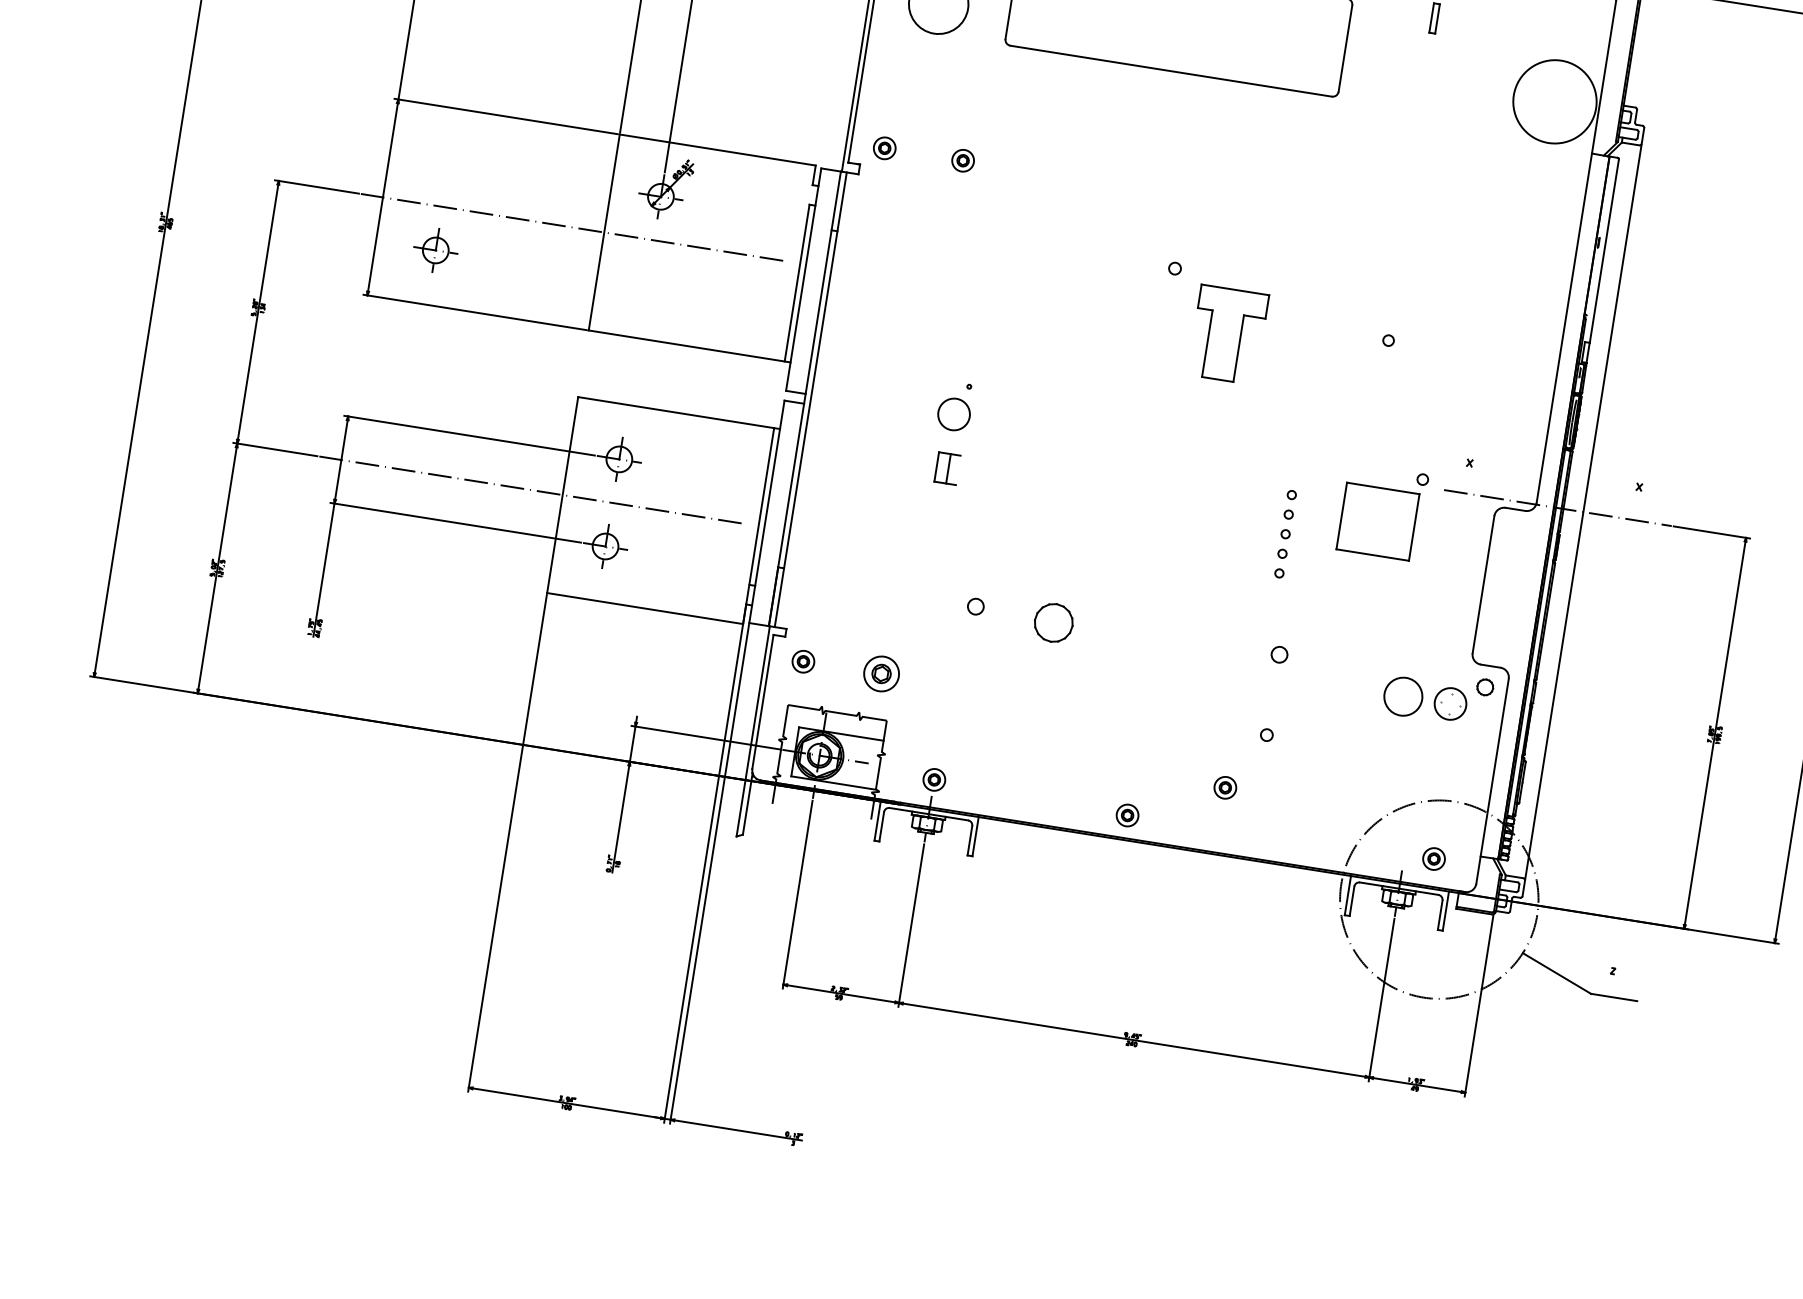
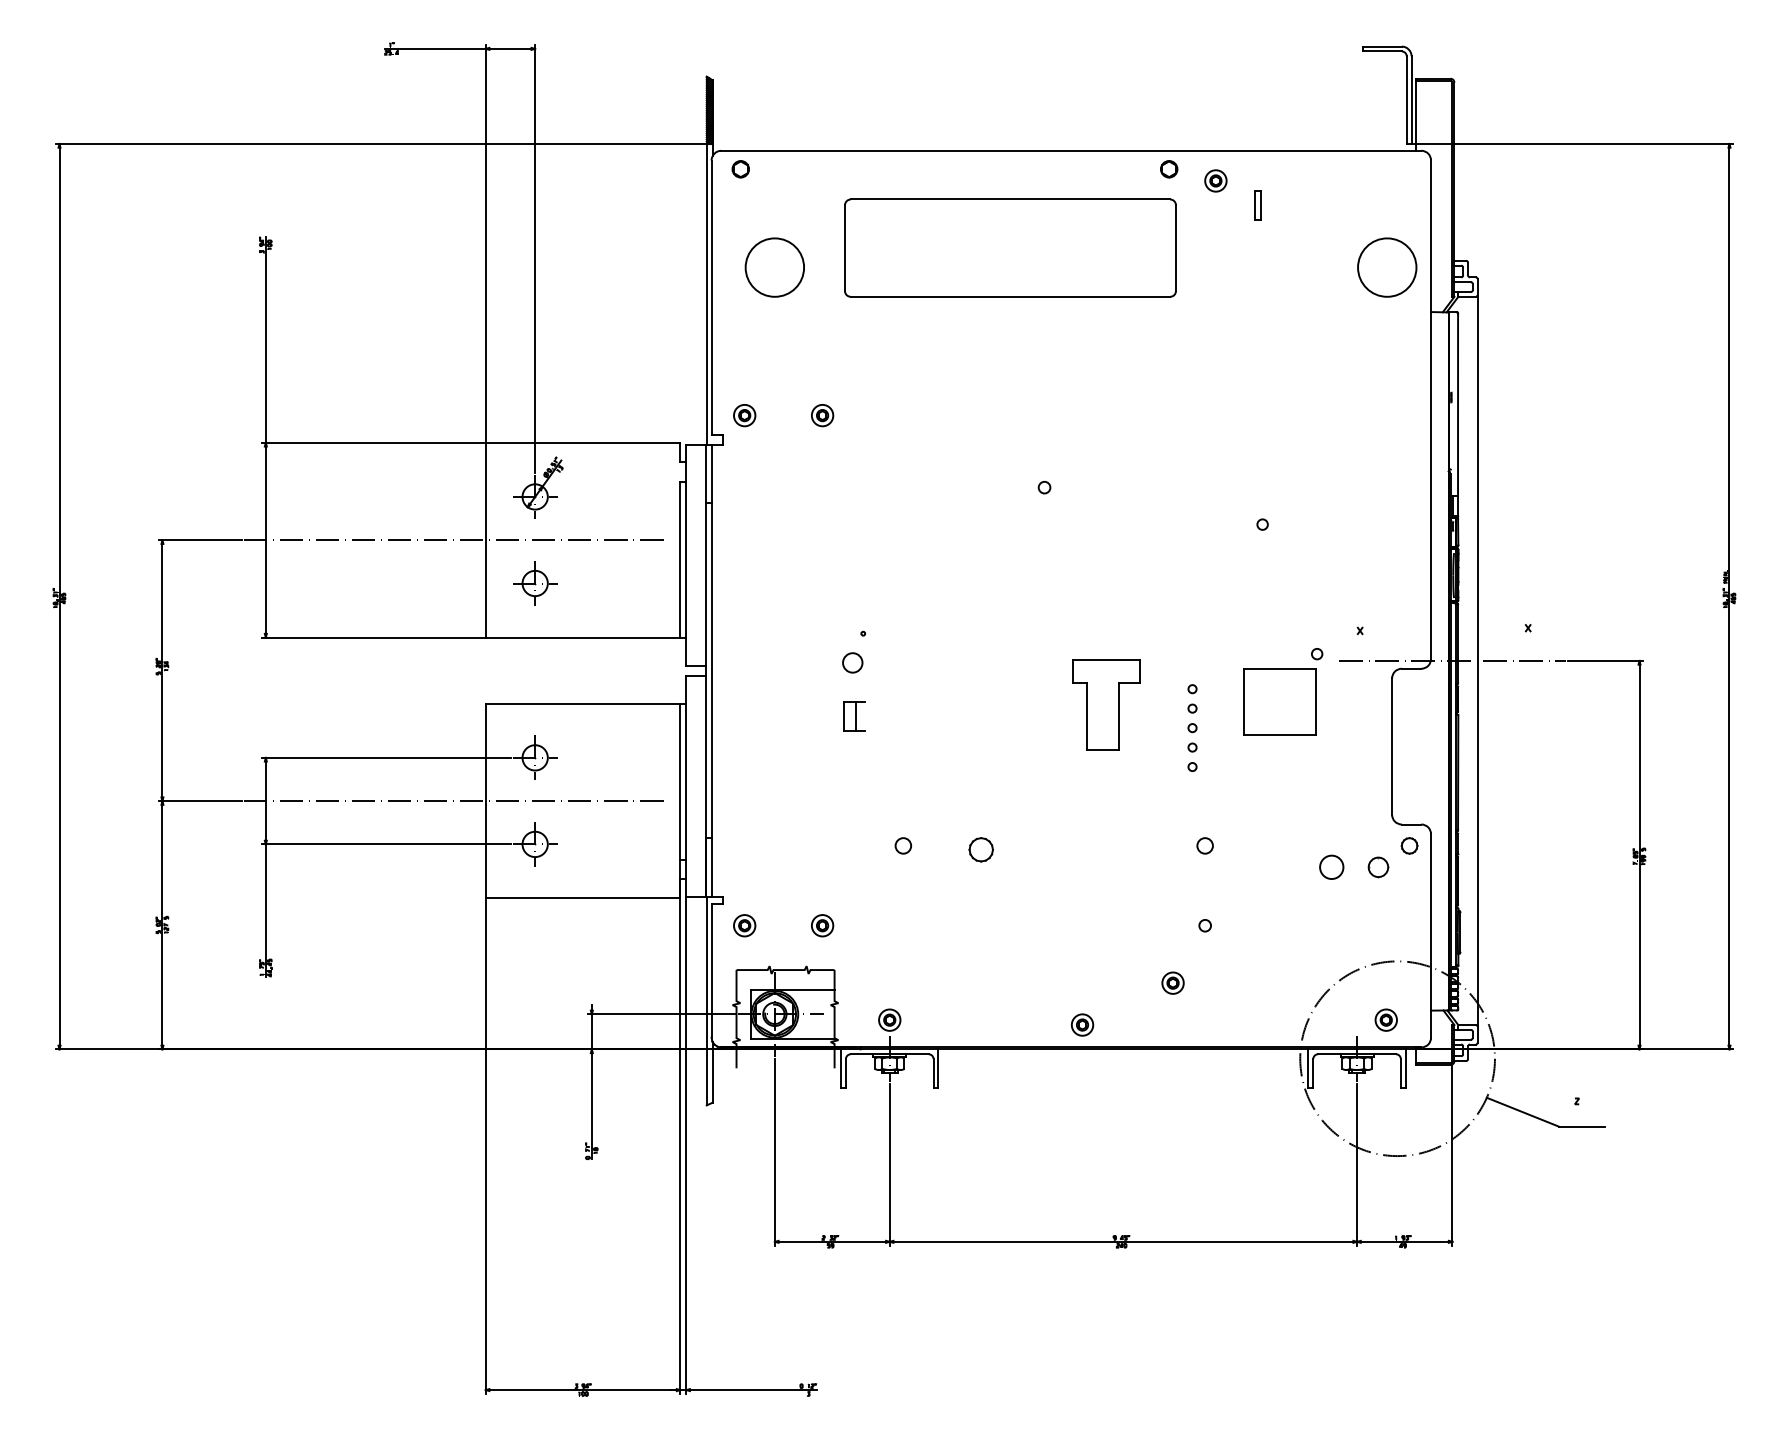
circle: (1555, 101) -> (1387, 267), size x0.71
part: (436, 250) -> (535, 583), moved
part: (1228, 334) -> (1106, 704), moved
circle: (953, 414) -> (852, 662), size x0.62
part: (1052, 622) -> (980, 849), size x0.62
part: (881, 673) -> (822, 925), size x0.62
circle: (1403, 695) -> (1331, 866), size x0.62
circle: (1450, 704) -> (1378, 867), size x0.62

